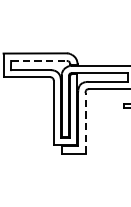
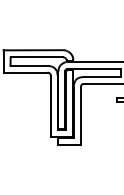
line: (39, 61) -> (37, 57), dashed -> solid
line: (85, 123) -> (80, 116), dashed -> solid

